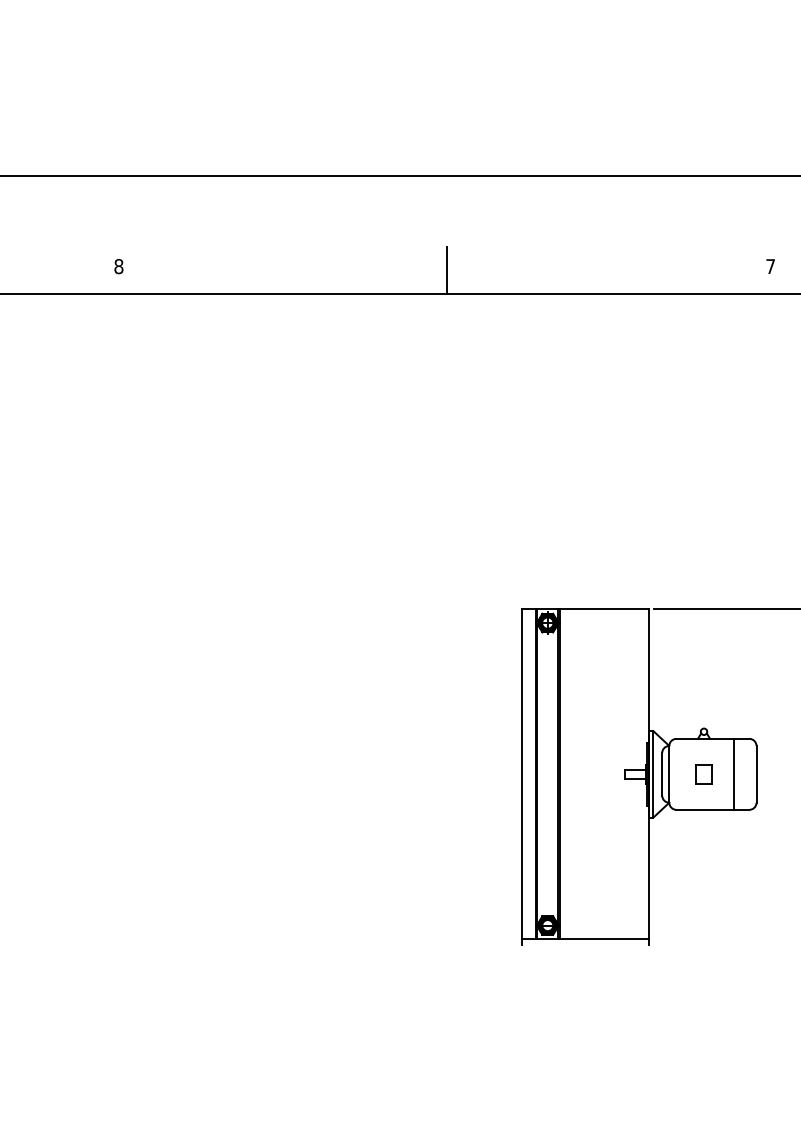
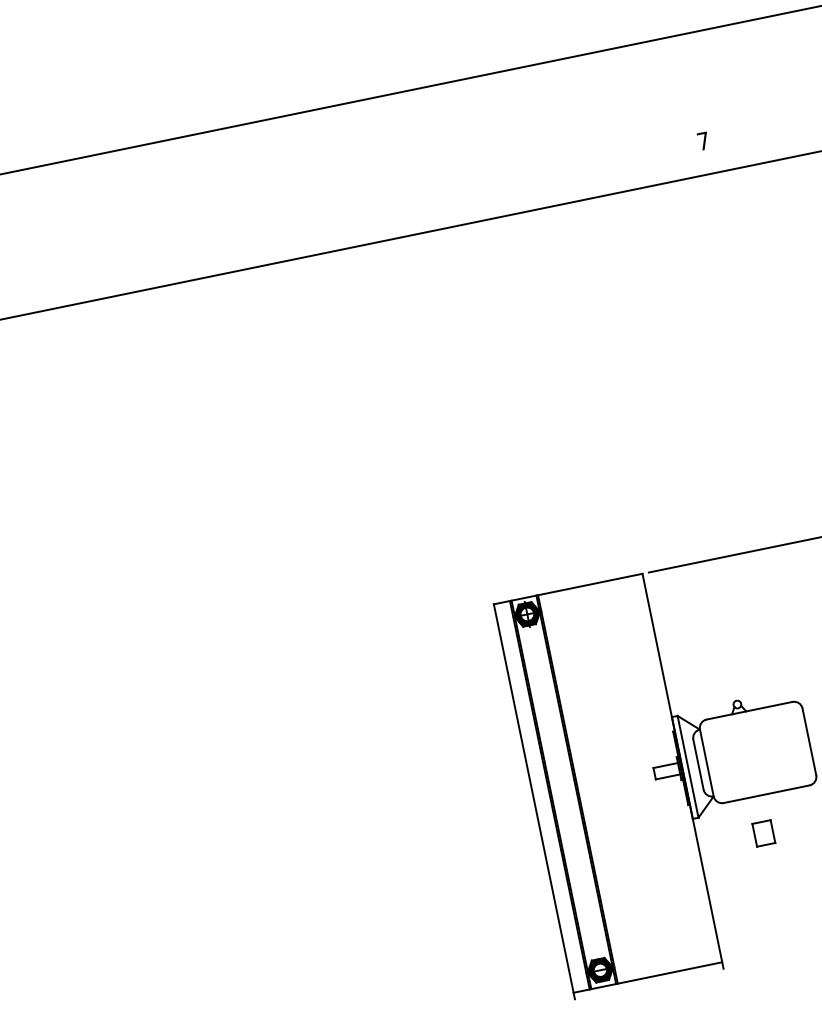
line: (447, 270) -> (324, 223), removed
line: (734, 773) -> (783, 746), removed
part: (703, 774) -> (763, 833), moved

